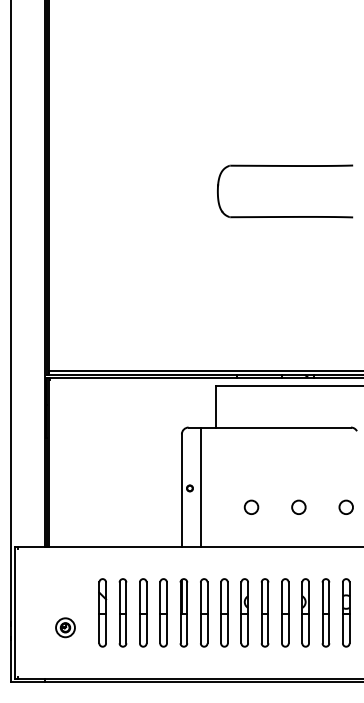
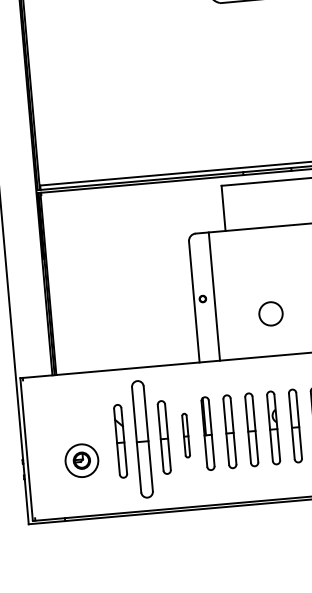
circle: (251, 506) -> (270, 312), size x1.6
part: (122, 612) -> (141, 439), size x1.6
part: (163, 612) -> (186, 435), size x0.6
part: (65, 627) -> (81, 460), size x1.6

